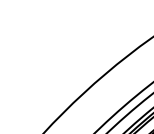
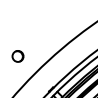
circle: (35, 86) -> (17, 56), added

